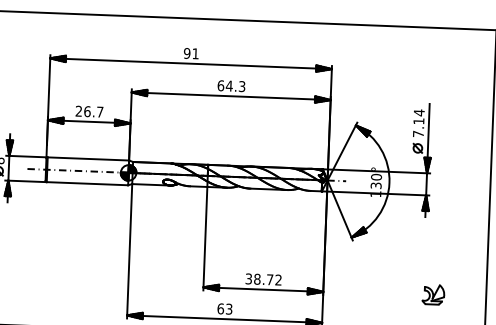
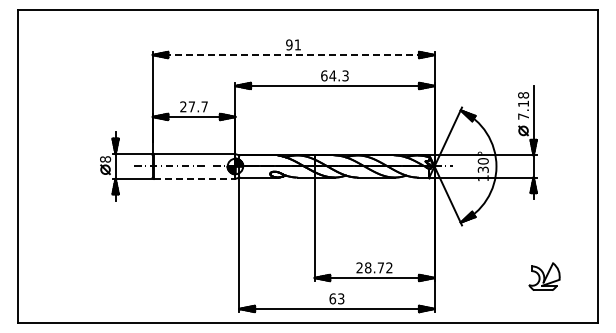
line: (190, 64) -> (293, 55), solid -> dashed
text: (87, 111) -> (191, 106), 26.7 -> 27.7
text: (419, 112) -> (523, 94), 7.14 -> 7.18
line: (87, 183) -> (194, 178), solid -> dashed
text: (248, 279) -> (359, 268), 38.72 -> 28.72
part: (433, 293) -> (544, 275), size x1.4

